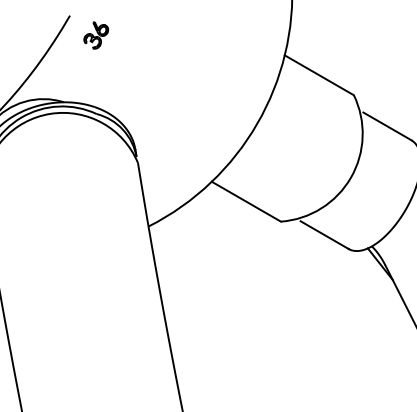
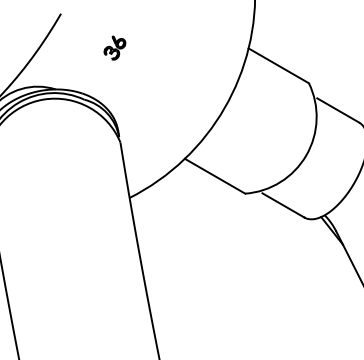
part: (95, 34) -> (114, 47), moved

